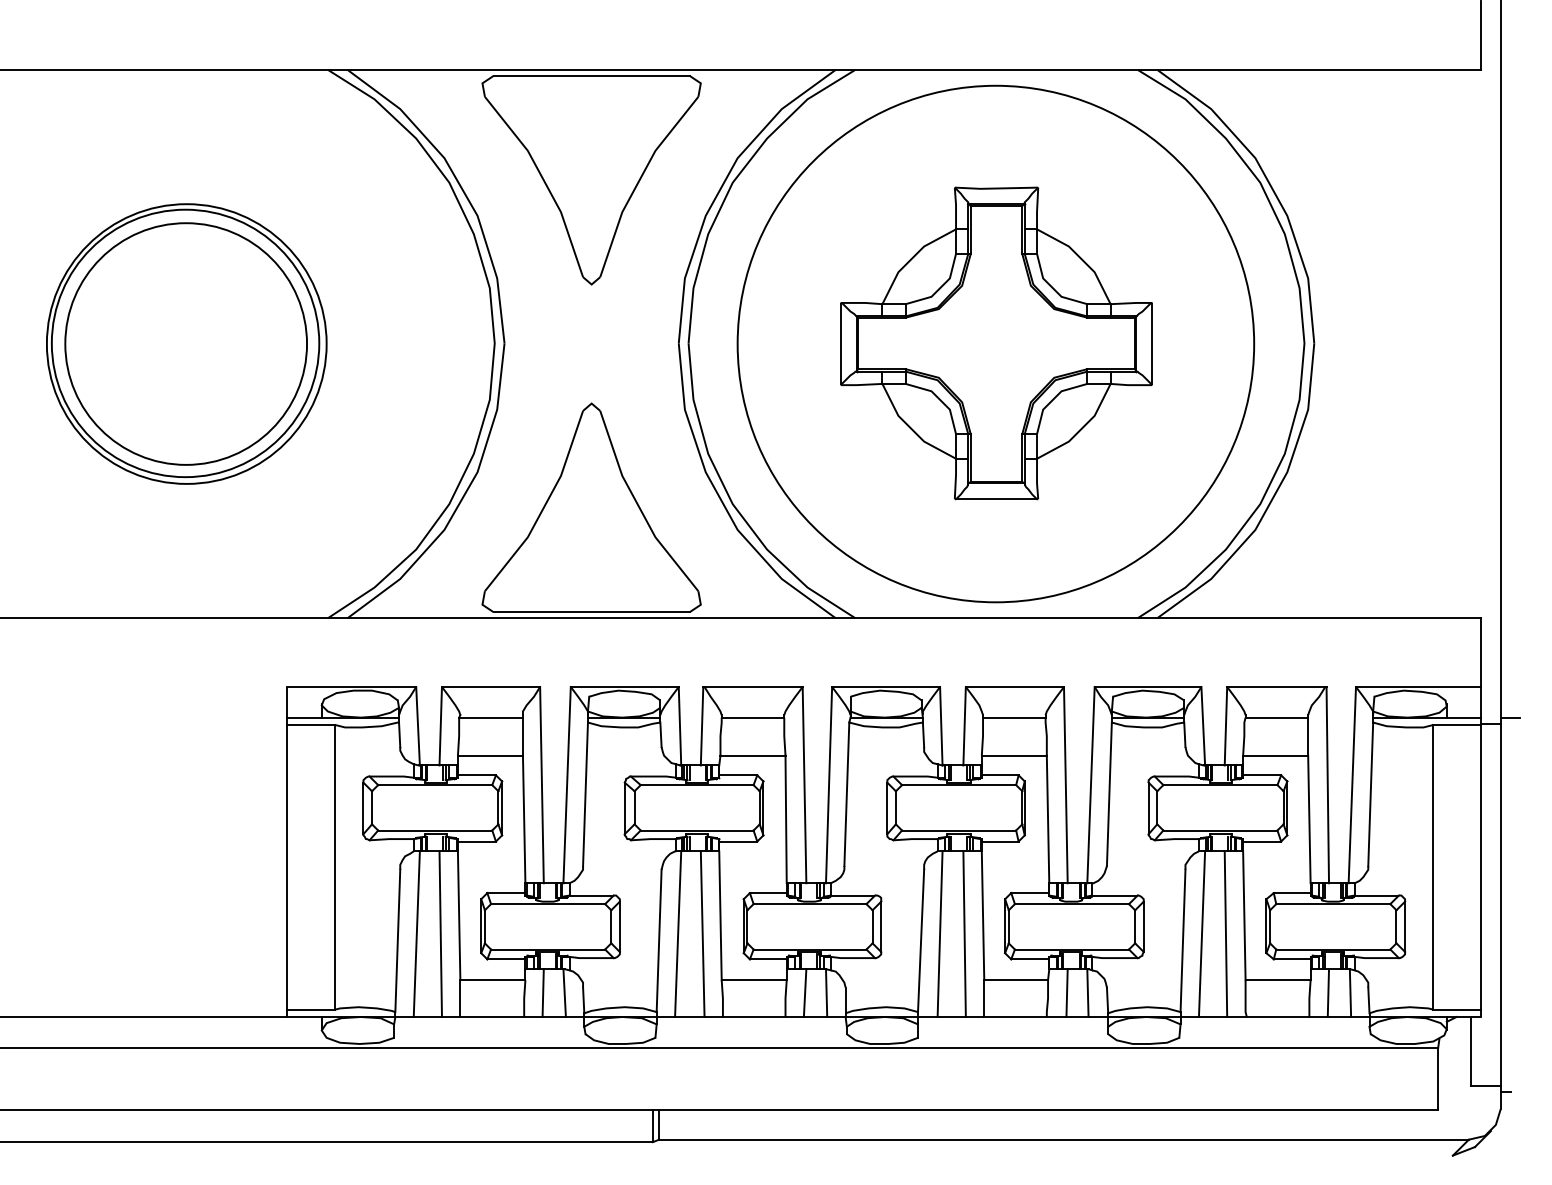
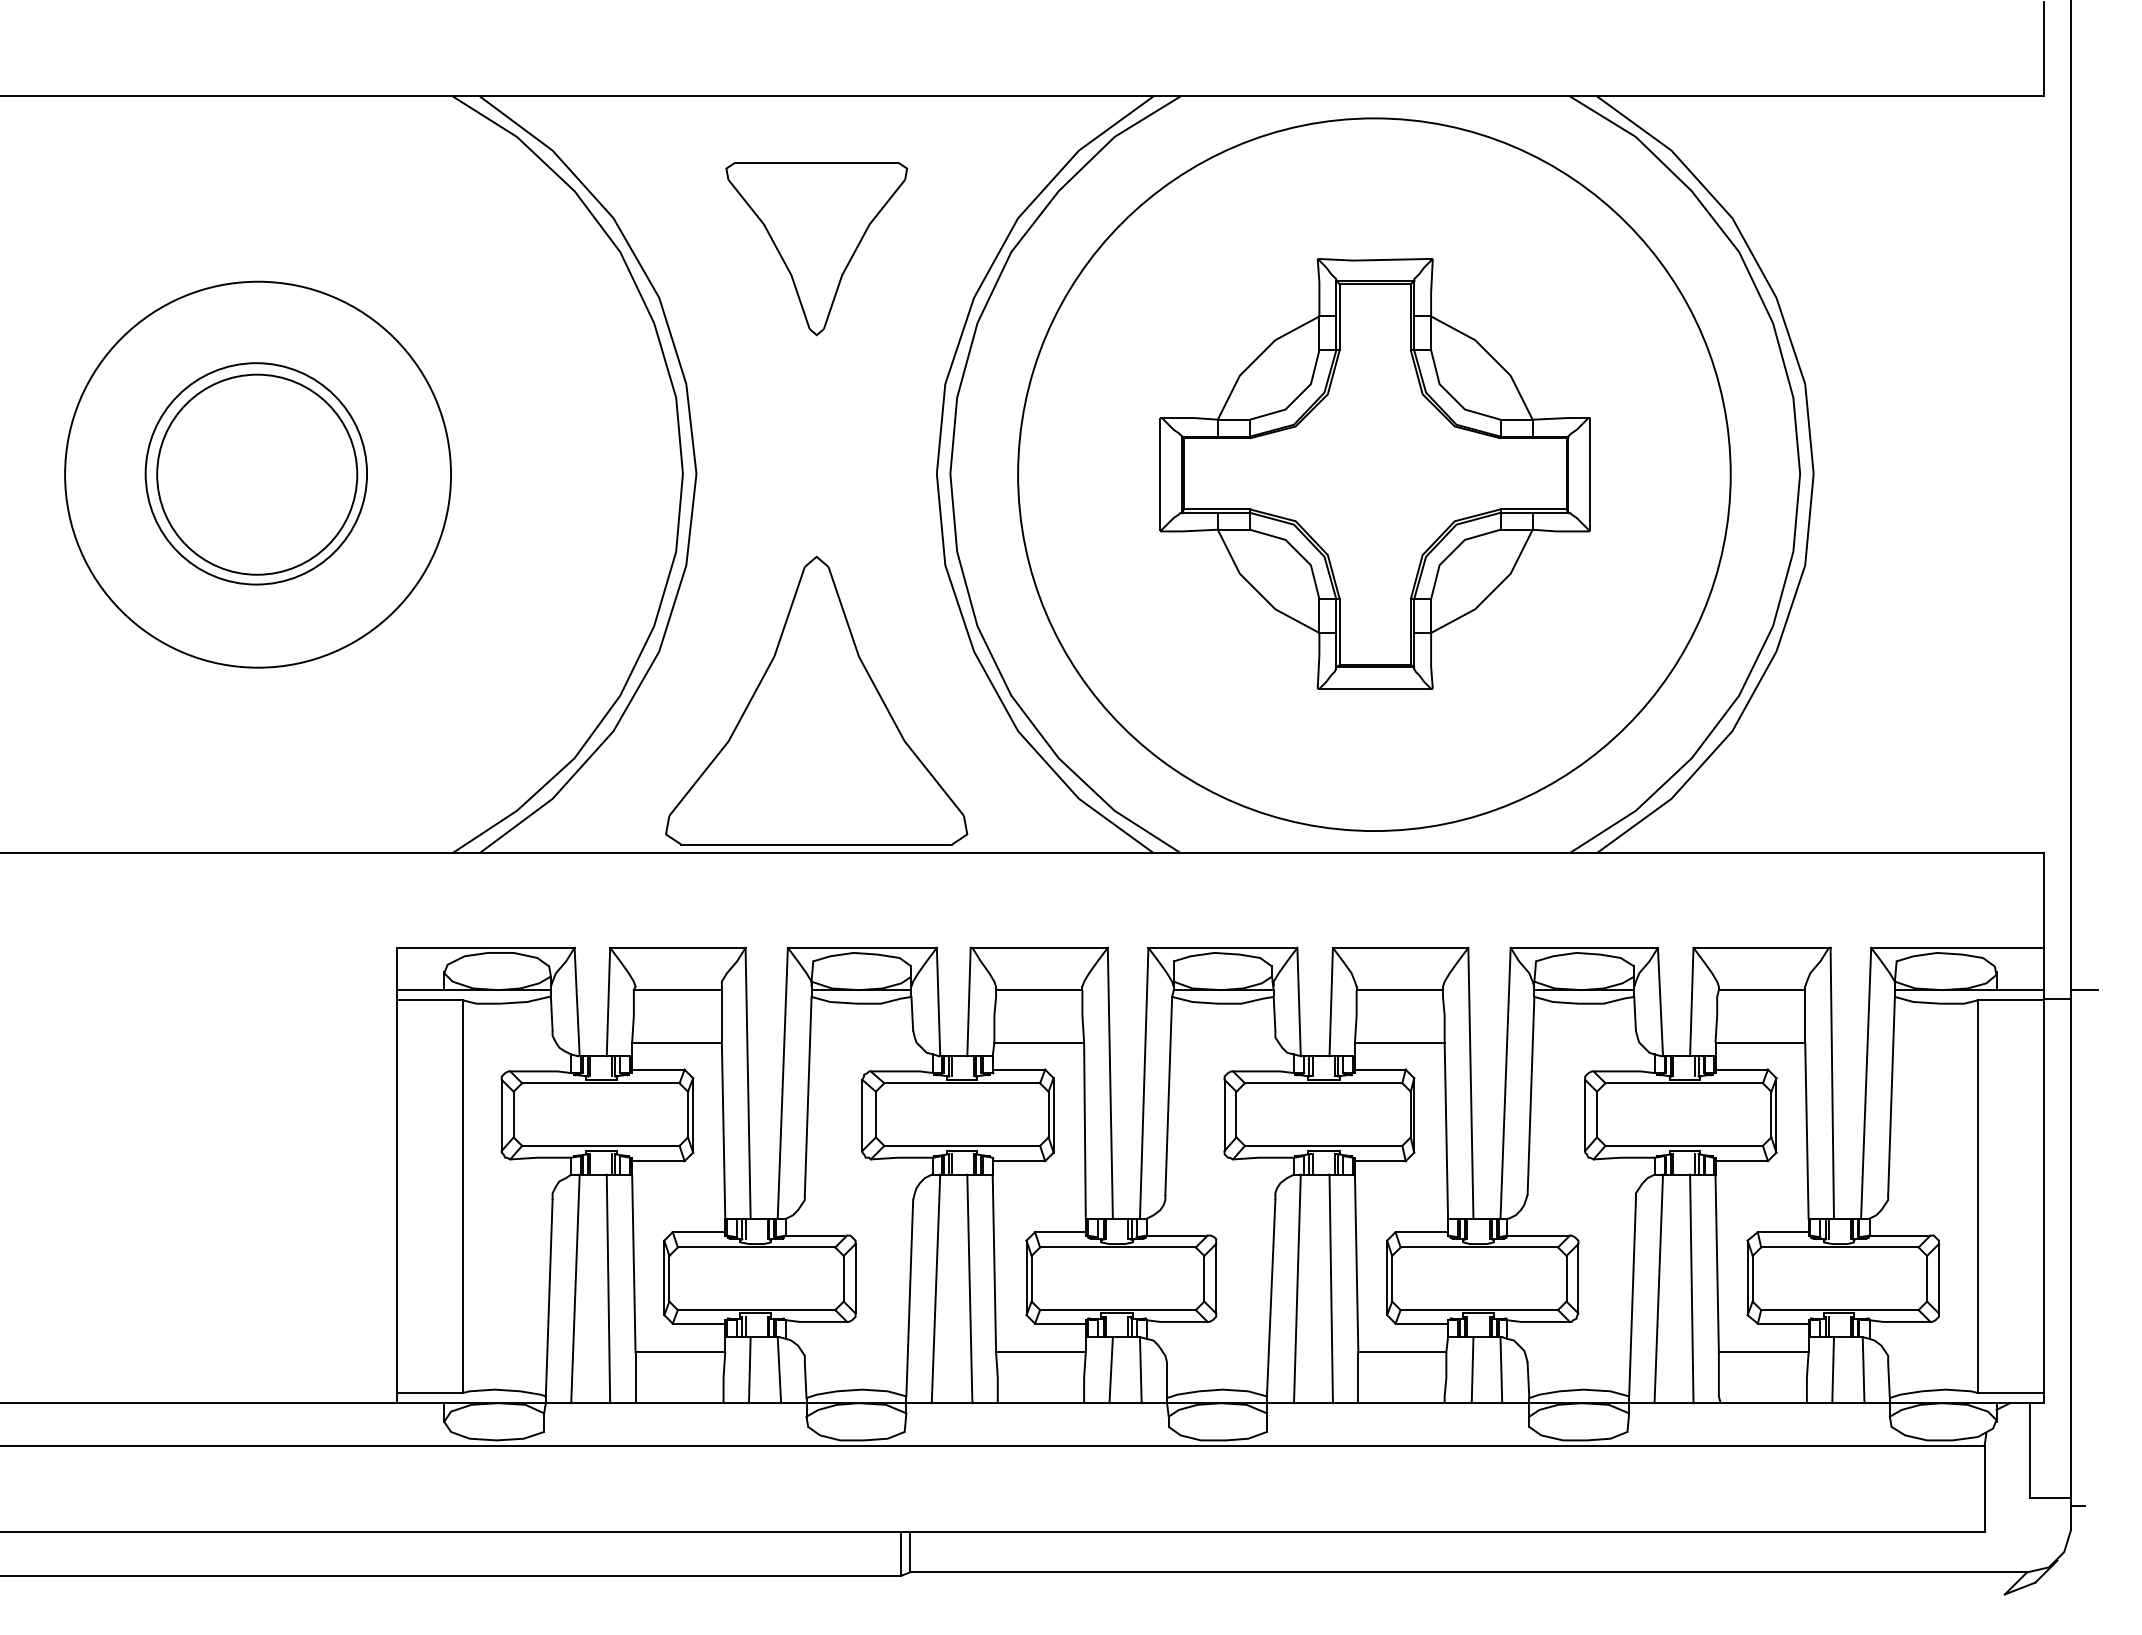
part: (591, 180) -> (816, 248), size x0.6
circle: (184, 343) -> (255, 473), size x0.6
circle: (185, 343) -> (256, 474), size x0.6

